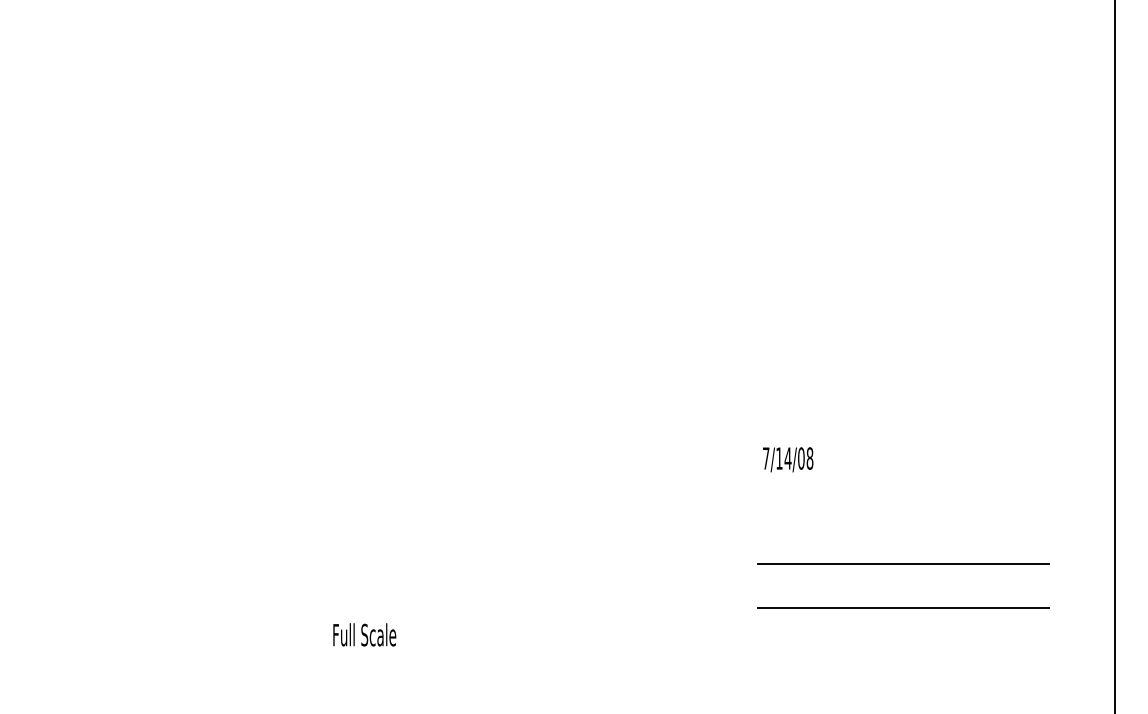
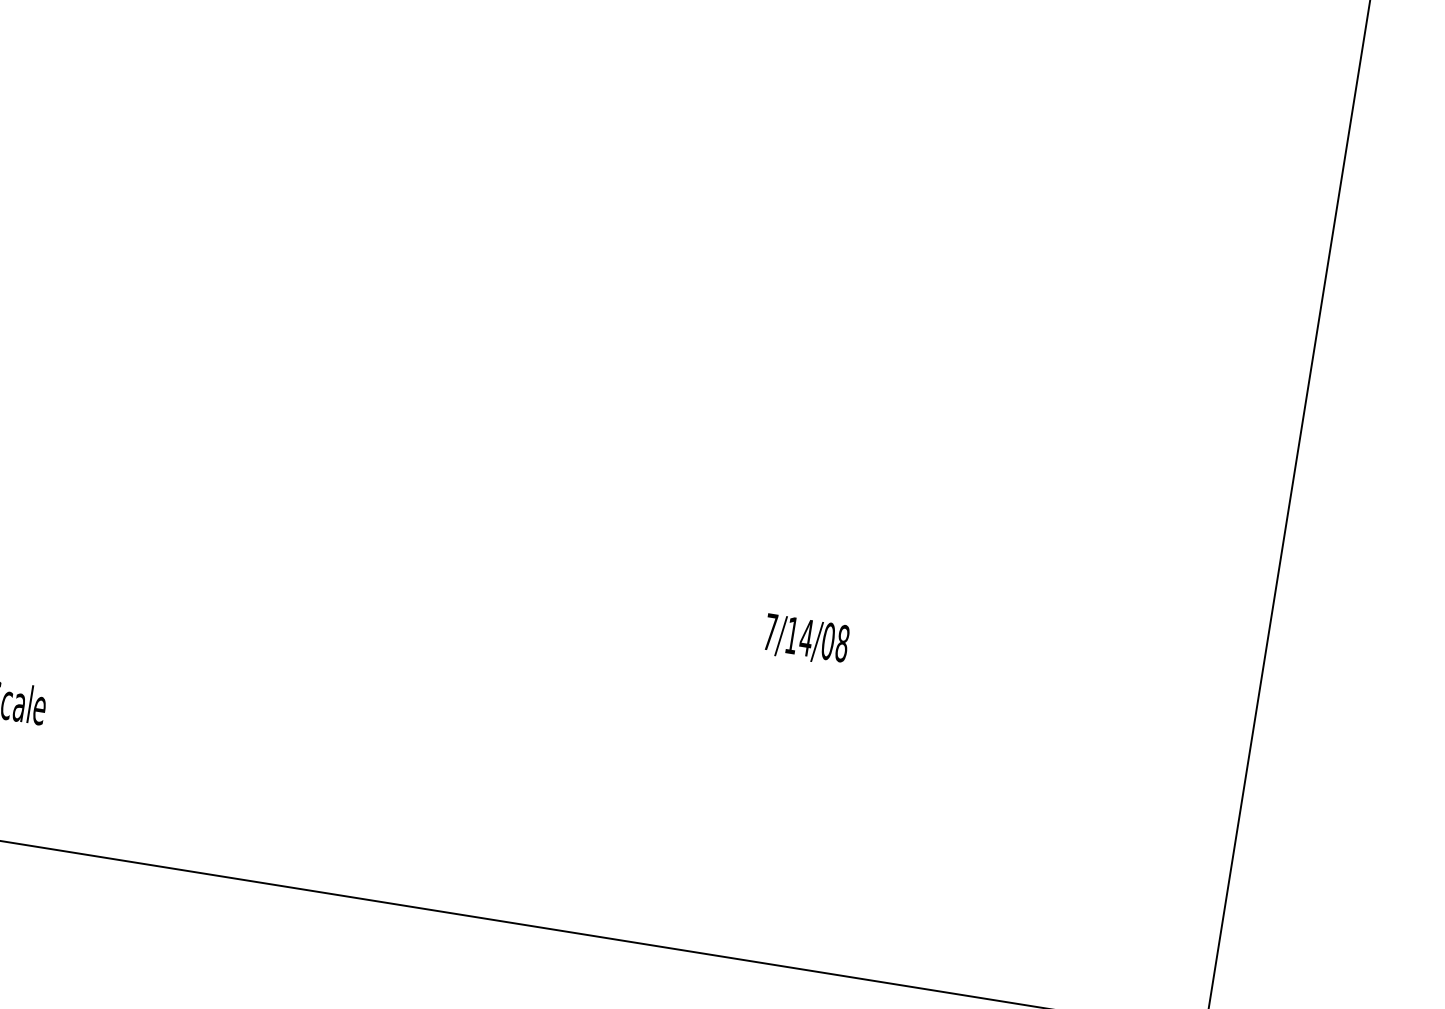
text: (788, 459) -> (806, 639), moved
line: (902, 564) -> (896, 724), removed
line: (902, 608) -> (884, 796), removed

